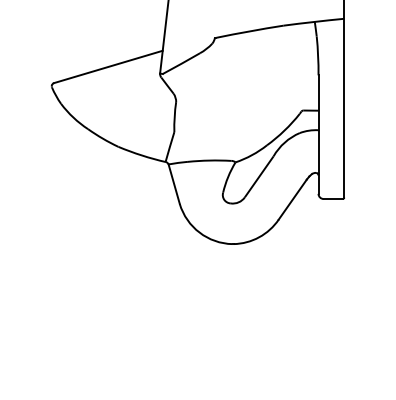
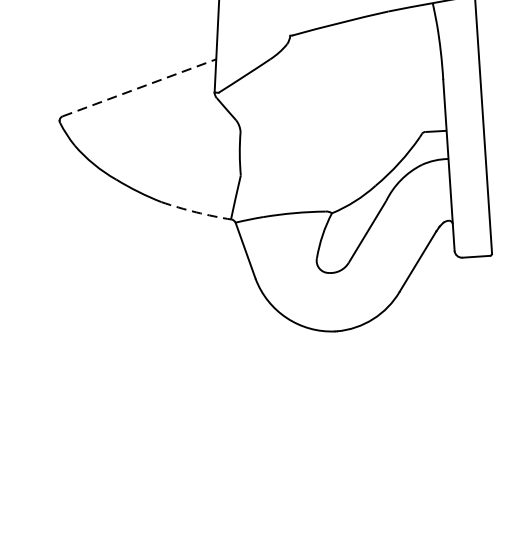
line: (108, 66) -> (139, 87), solid -> dashed
arc: (141, 155) -> (195, 212), solid -> dashed

